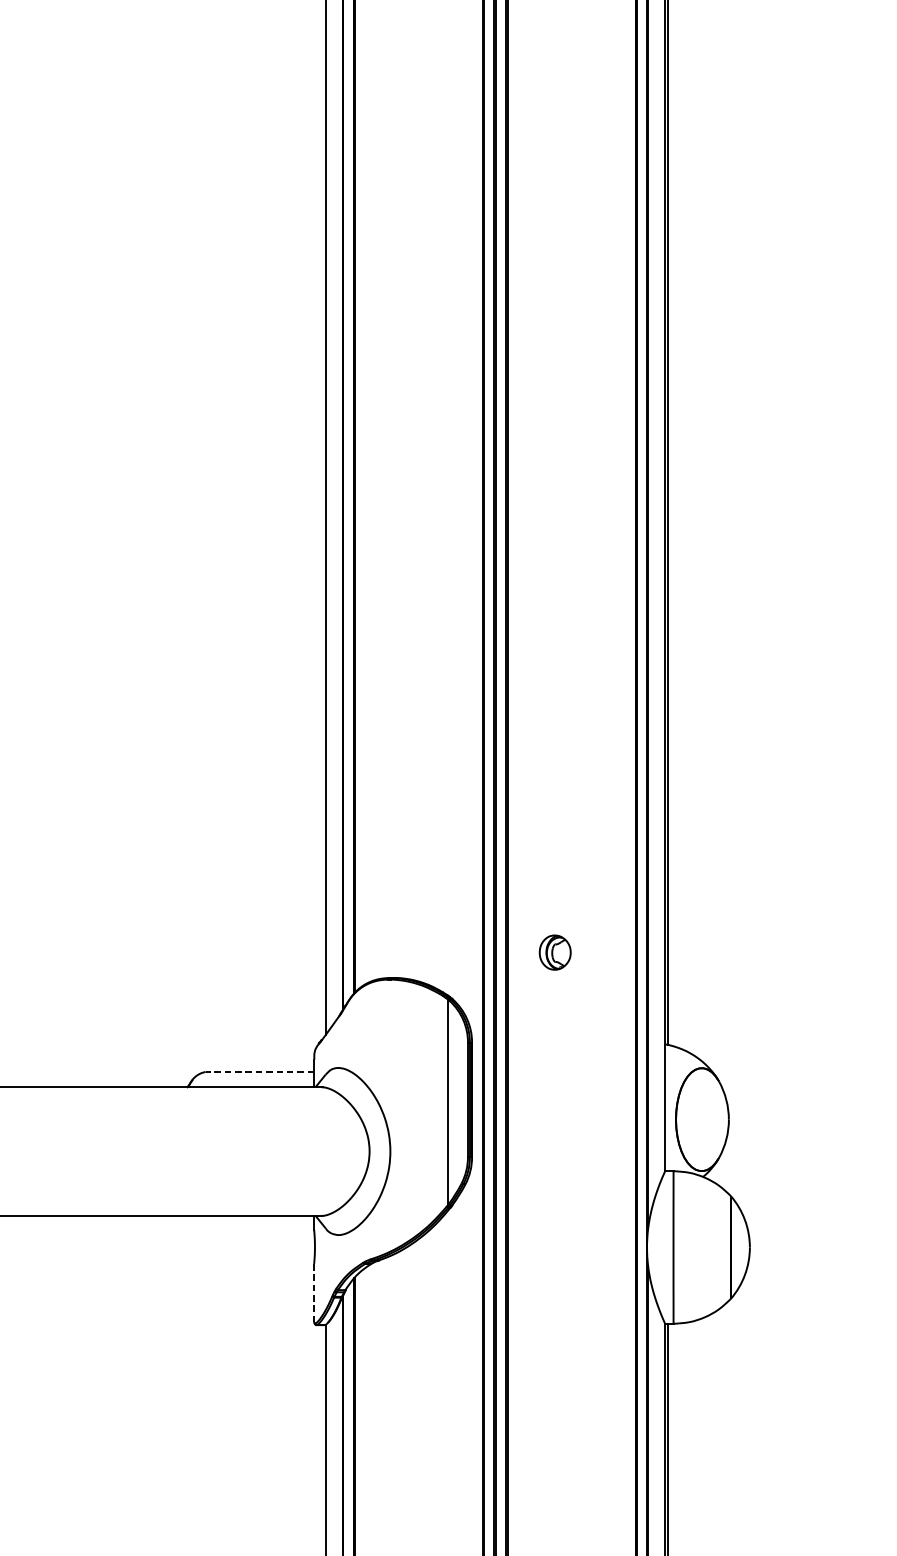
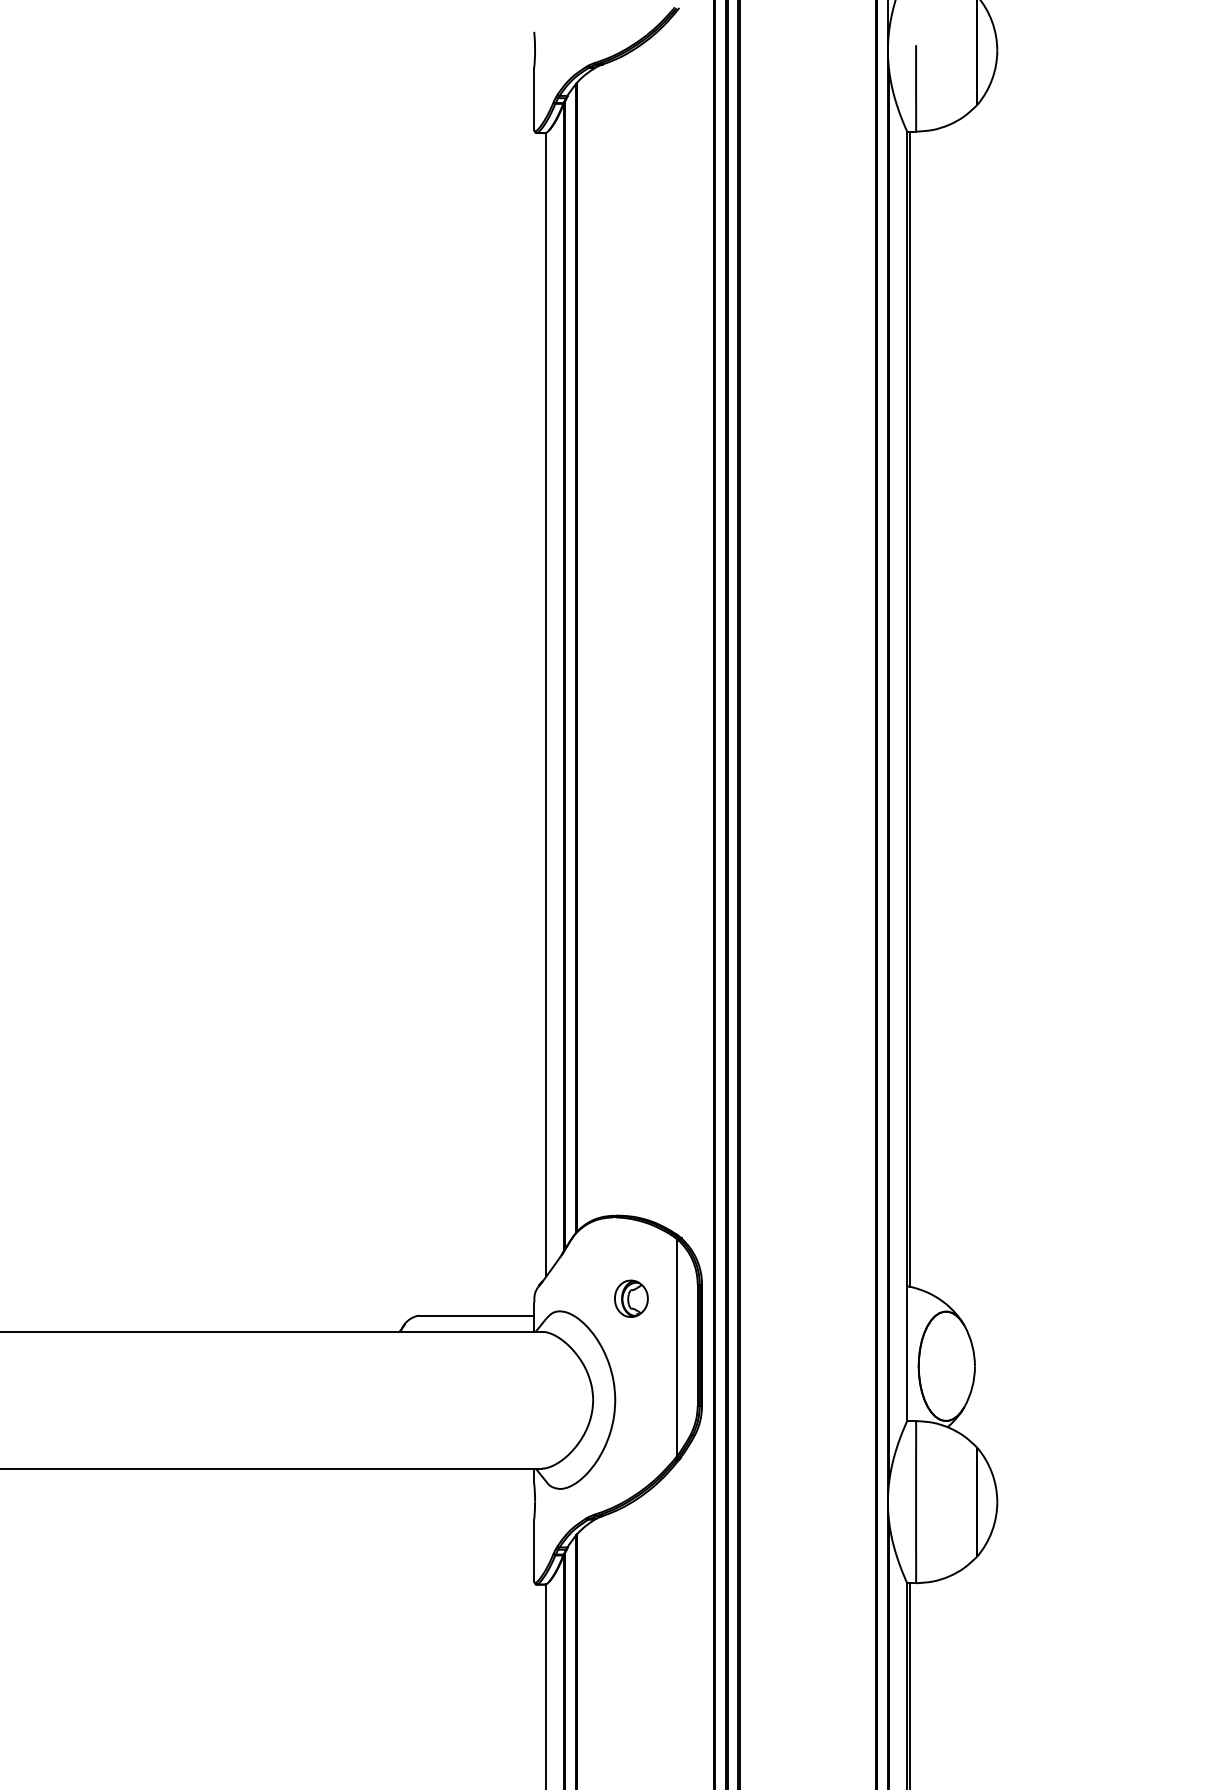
part: (555, 952) -> (631, 1298), moved
line: (259, 1071) -> (476, 1315), dashed -> solid
line: (314, 1292) -> (534, 1550), dashed -> solid

